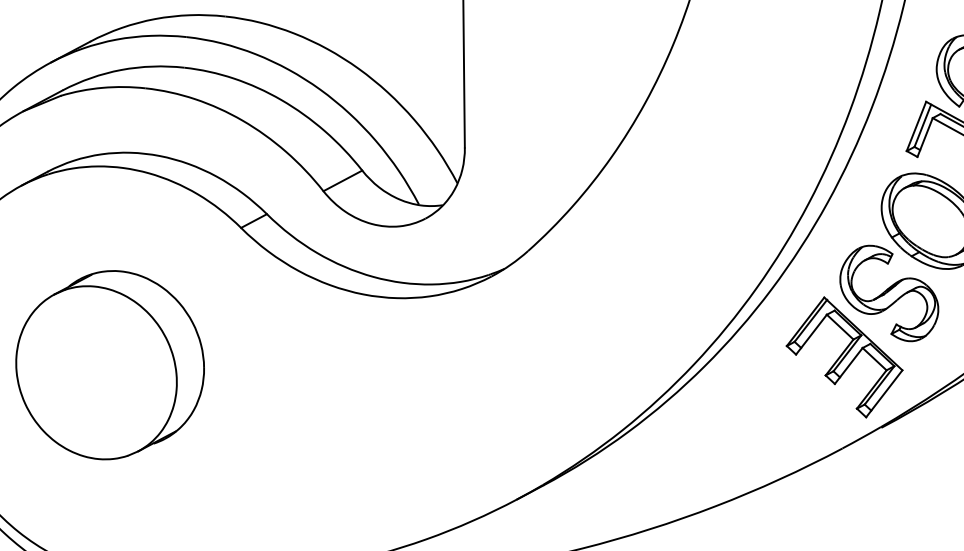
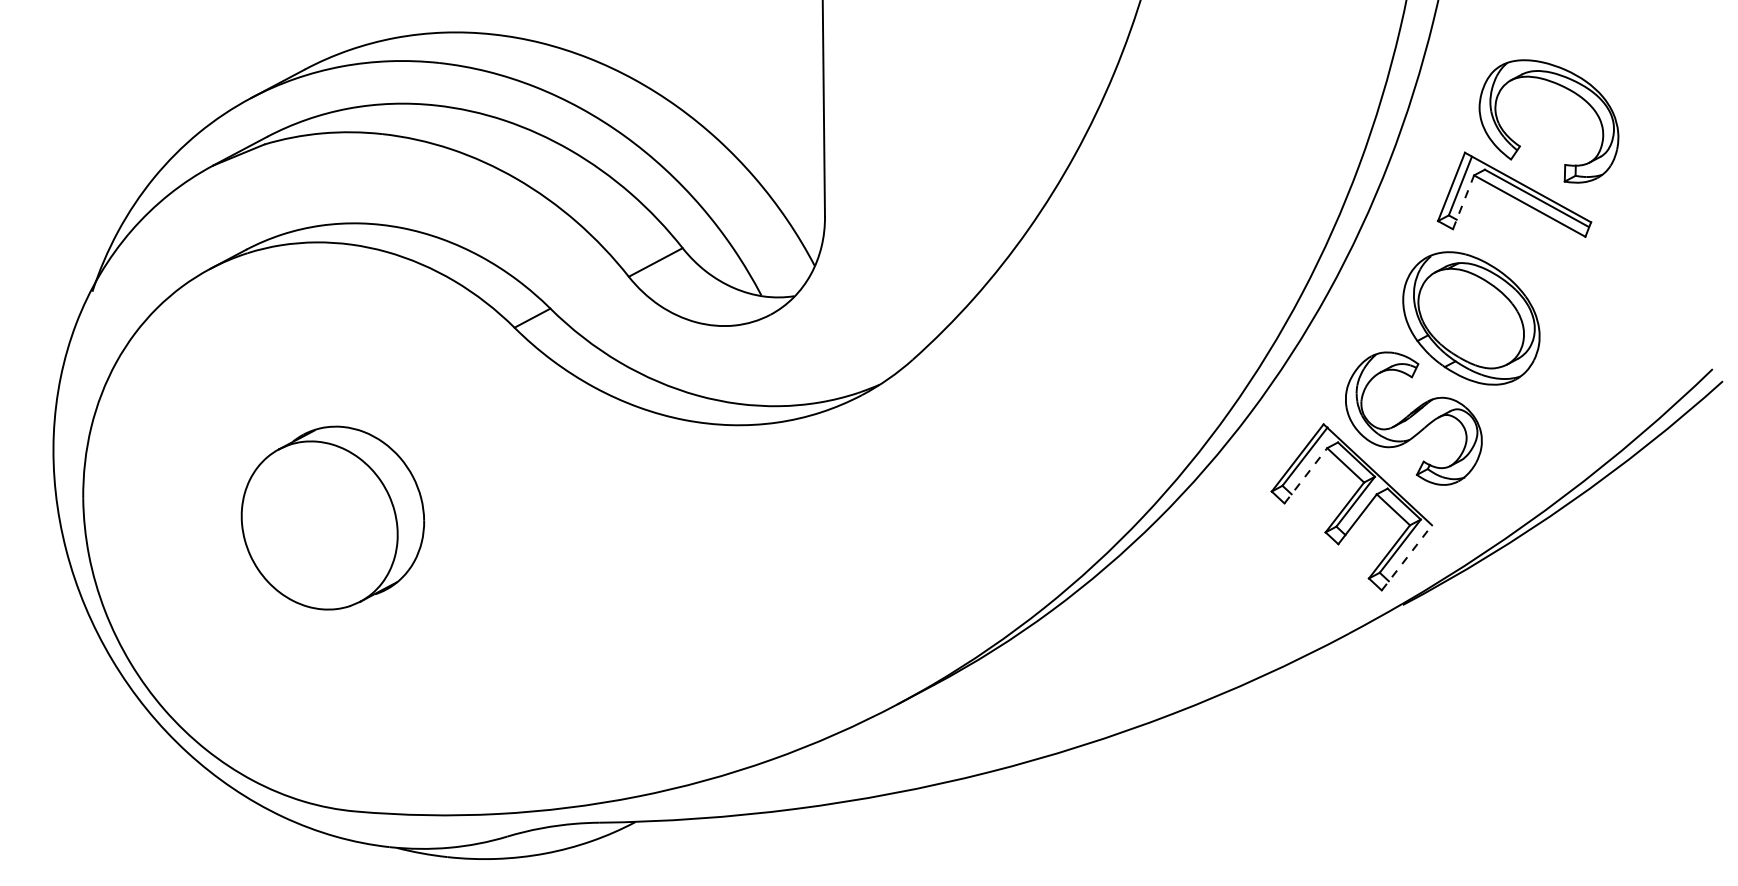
line: (925, 137) -> (1463, 202), solid -> dashed
line: (811, 334) -> (1305, 475), solid -> dashed
part: (109, 364) -> (332, 517), size x0.7
line: (884, 393) -> (1407, 557), solid -> dashed

